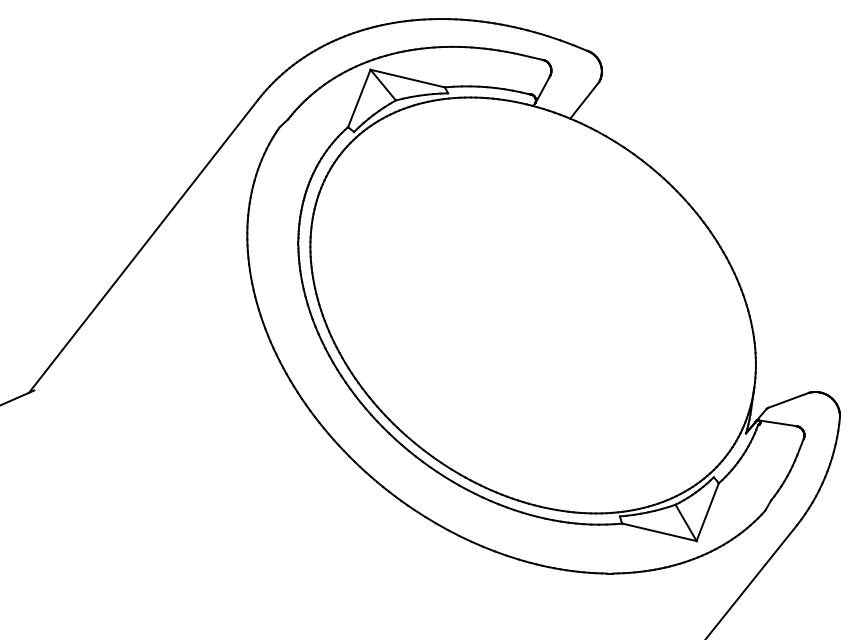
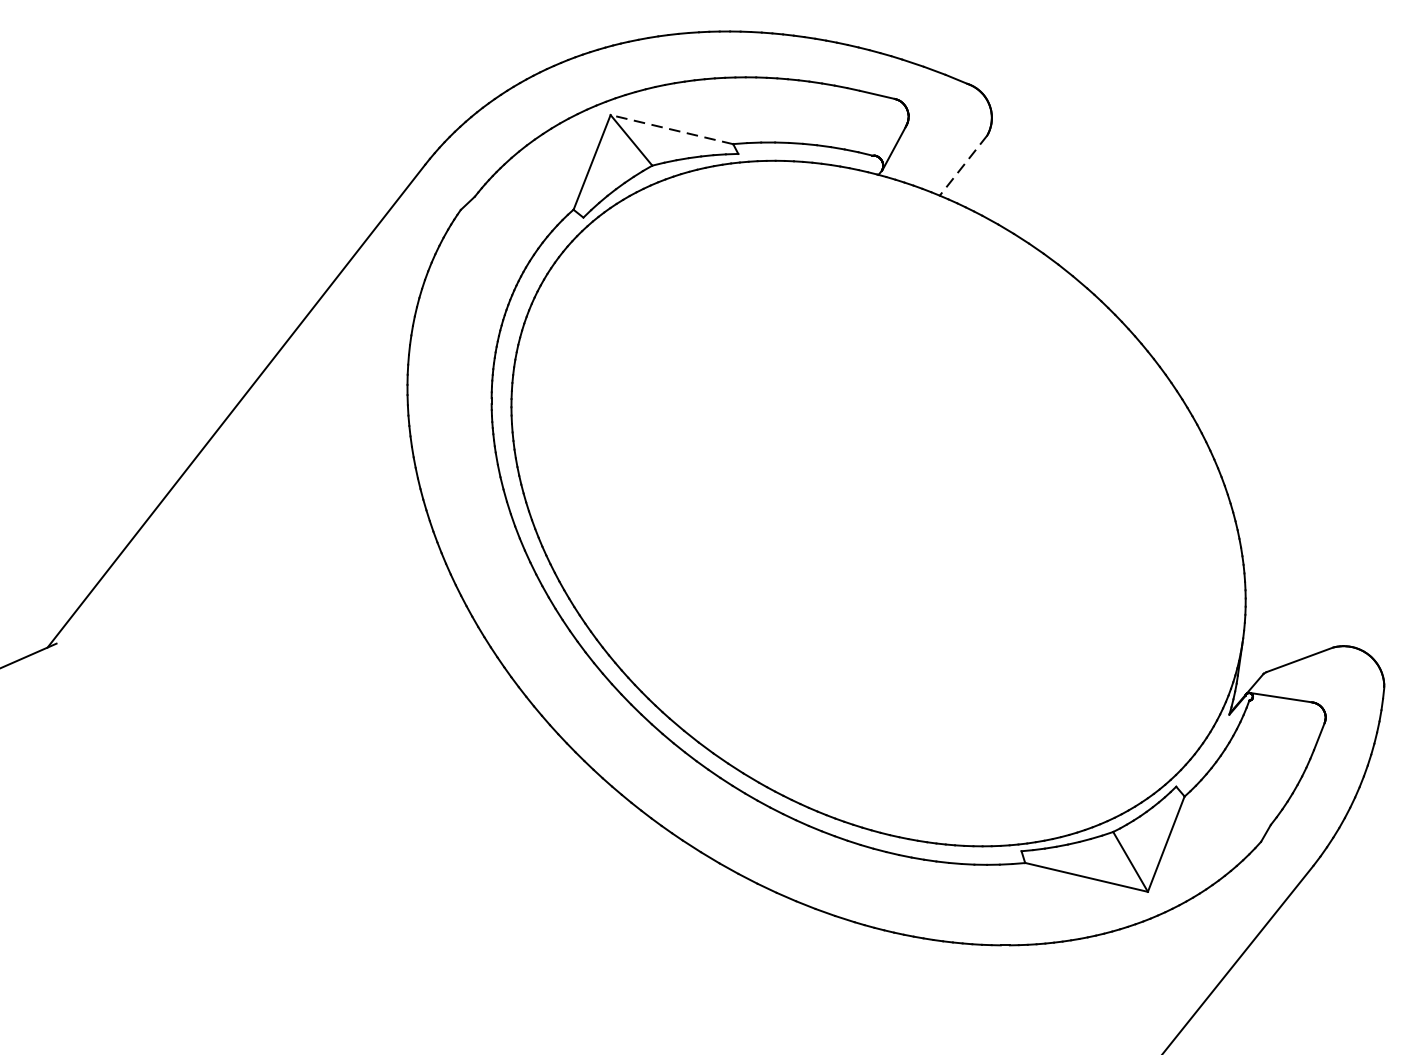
line: (407, 78) -> (671, 129), solid -> dashed
line: (584, 100) -> (963, 165), solid -> dashed

